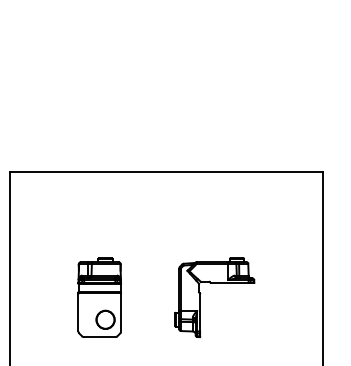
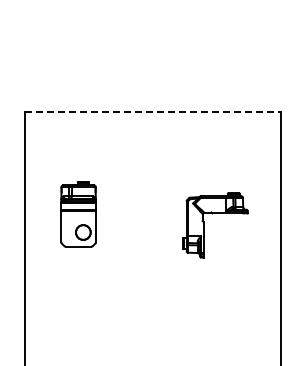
line: (165, 171) -> (152, 111), solid -> dashed
part: (99, 297) -> (78, 214), moved
part: (201, 297) -> (204, 225), moved

